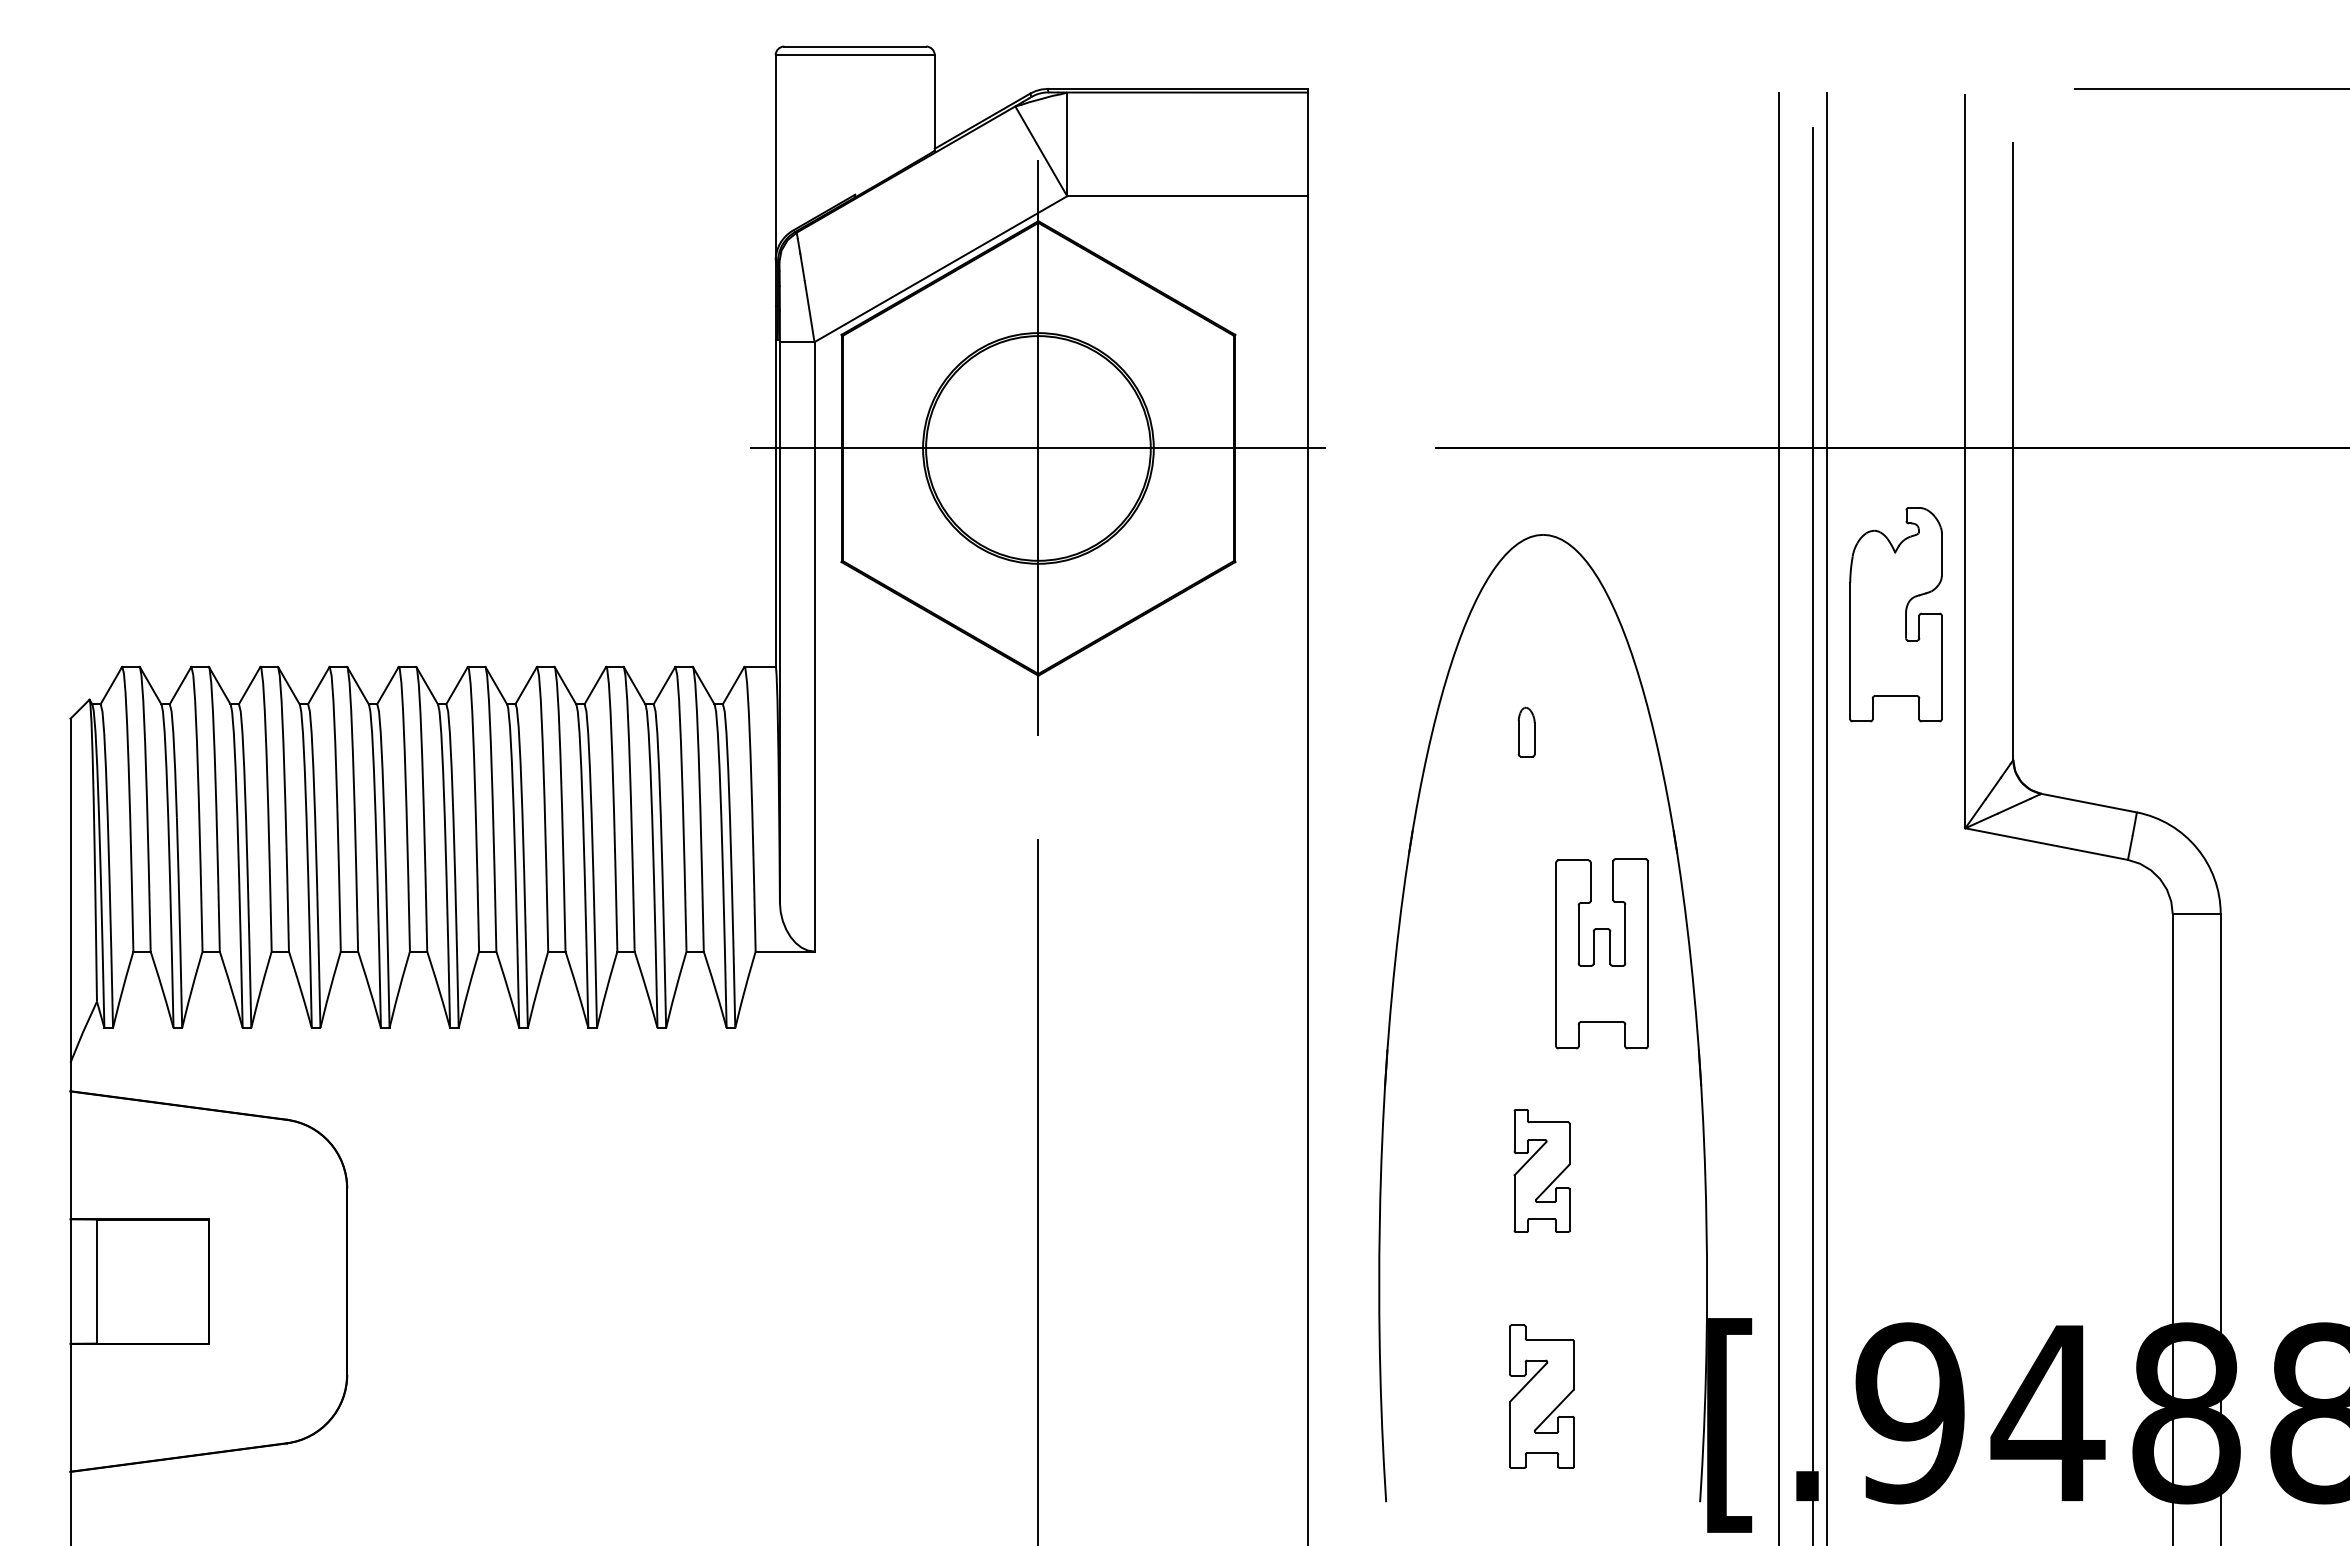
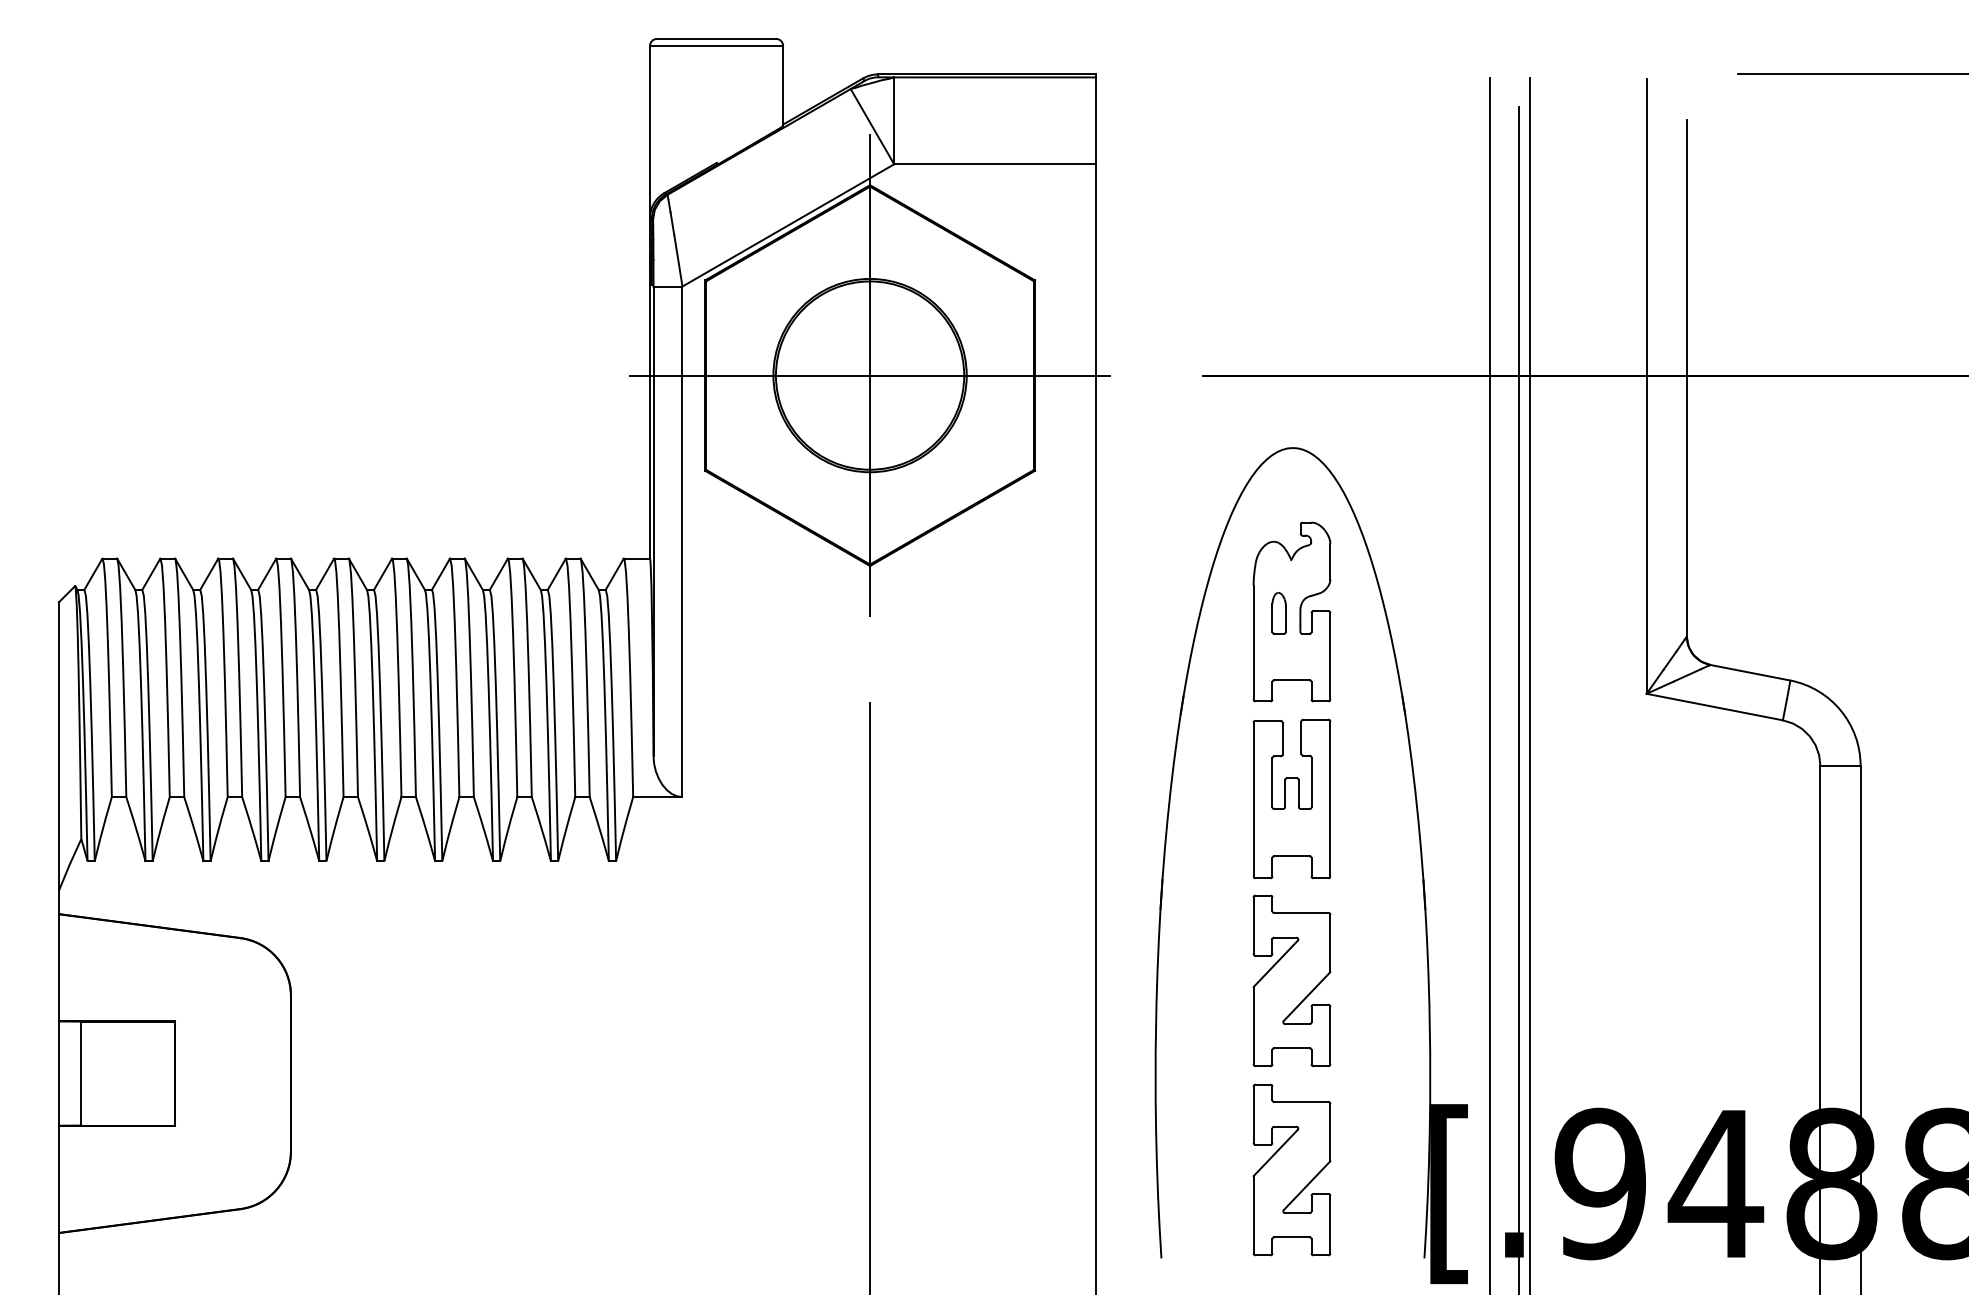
part: (1895, 614) -> (1291, 611), moved
part: (1601, 953) -> (1291, 798), moved
part: (1541, 1170) -> (1291, 980), size x1.67
part: (1541, 1396) -> (1291, 1169), size x1.43

